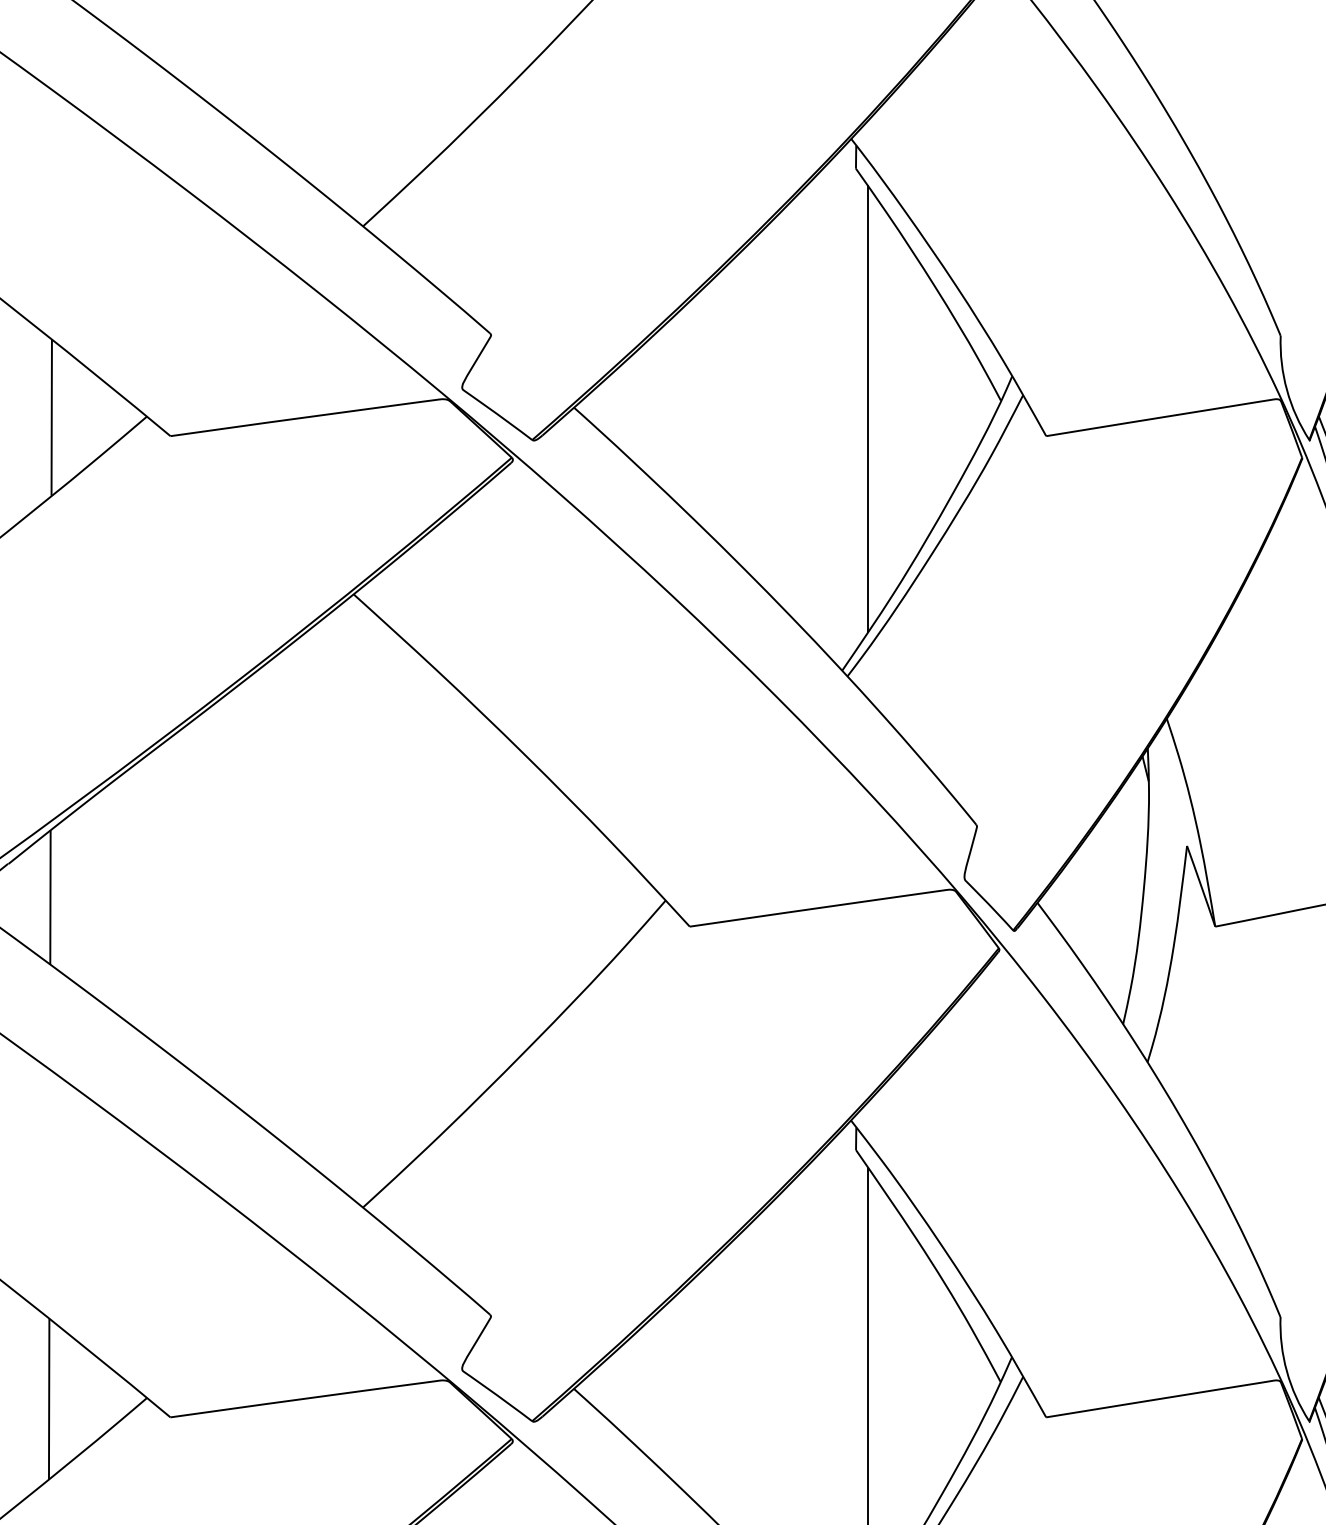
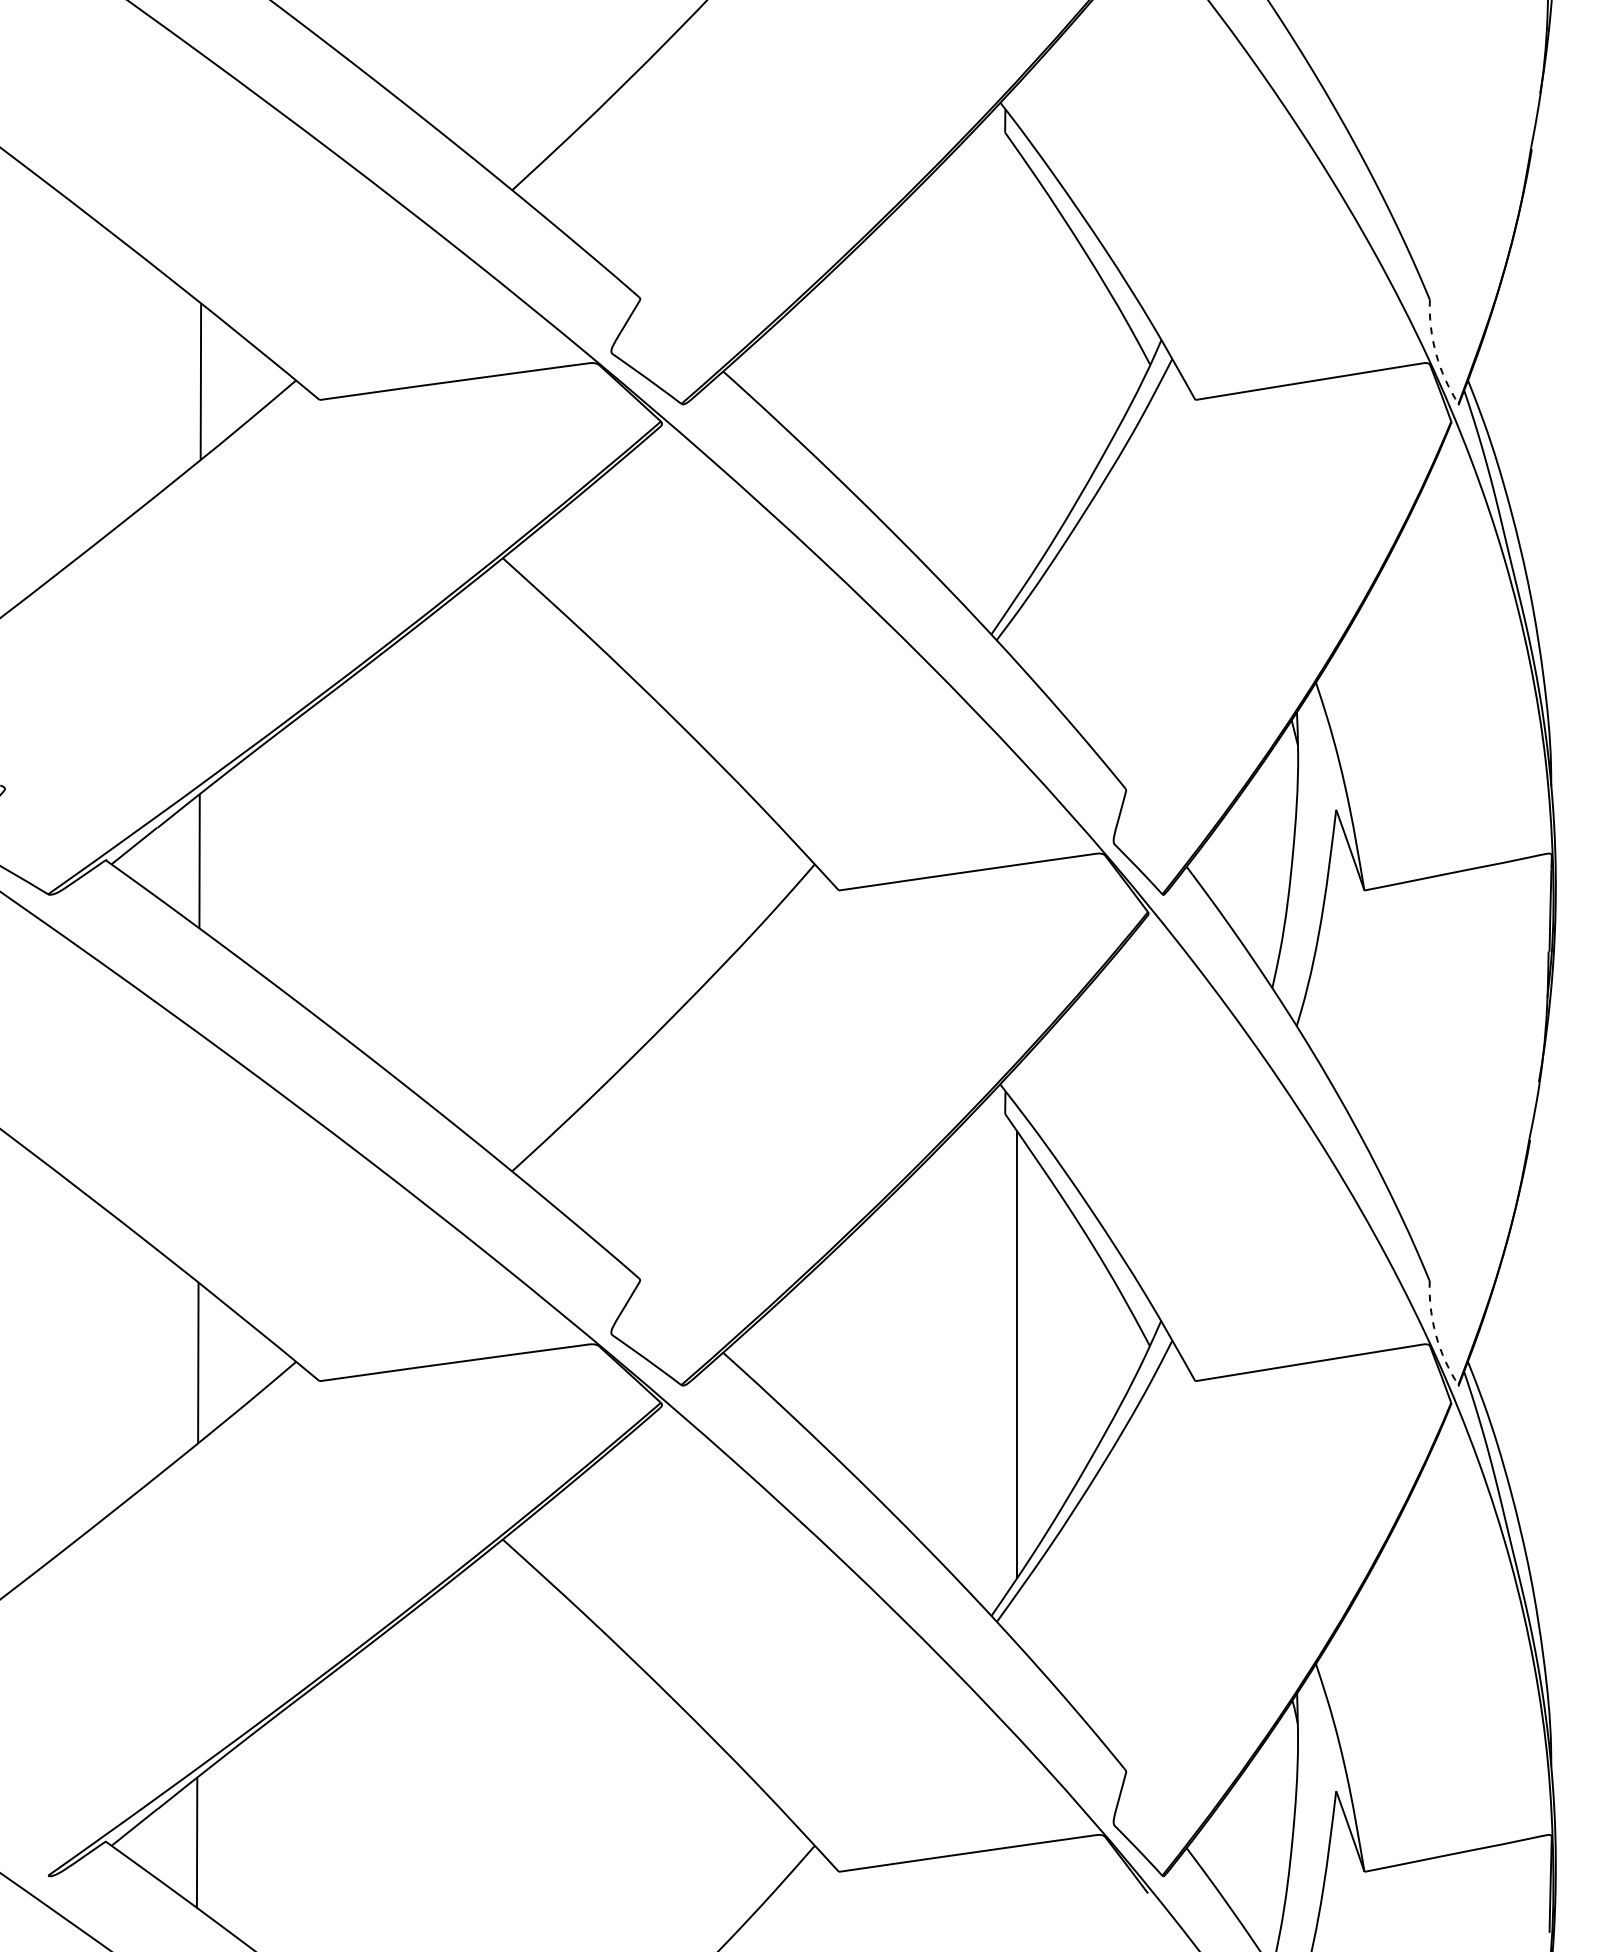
arc: (1287, 389) -> (1436, 353), solid -> dashed
line: (868, 408) -> (1017, 372), removed
arc: (1287, 1371) -> (1436, 1335), solid -> dashed

